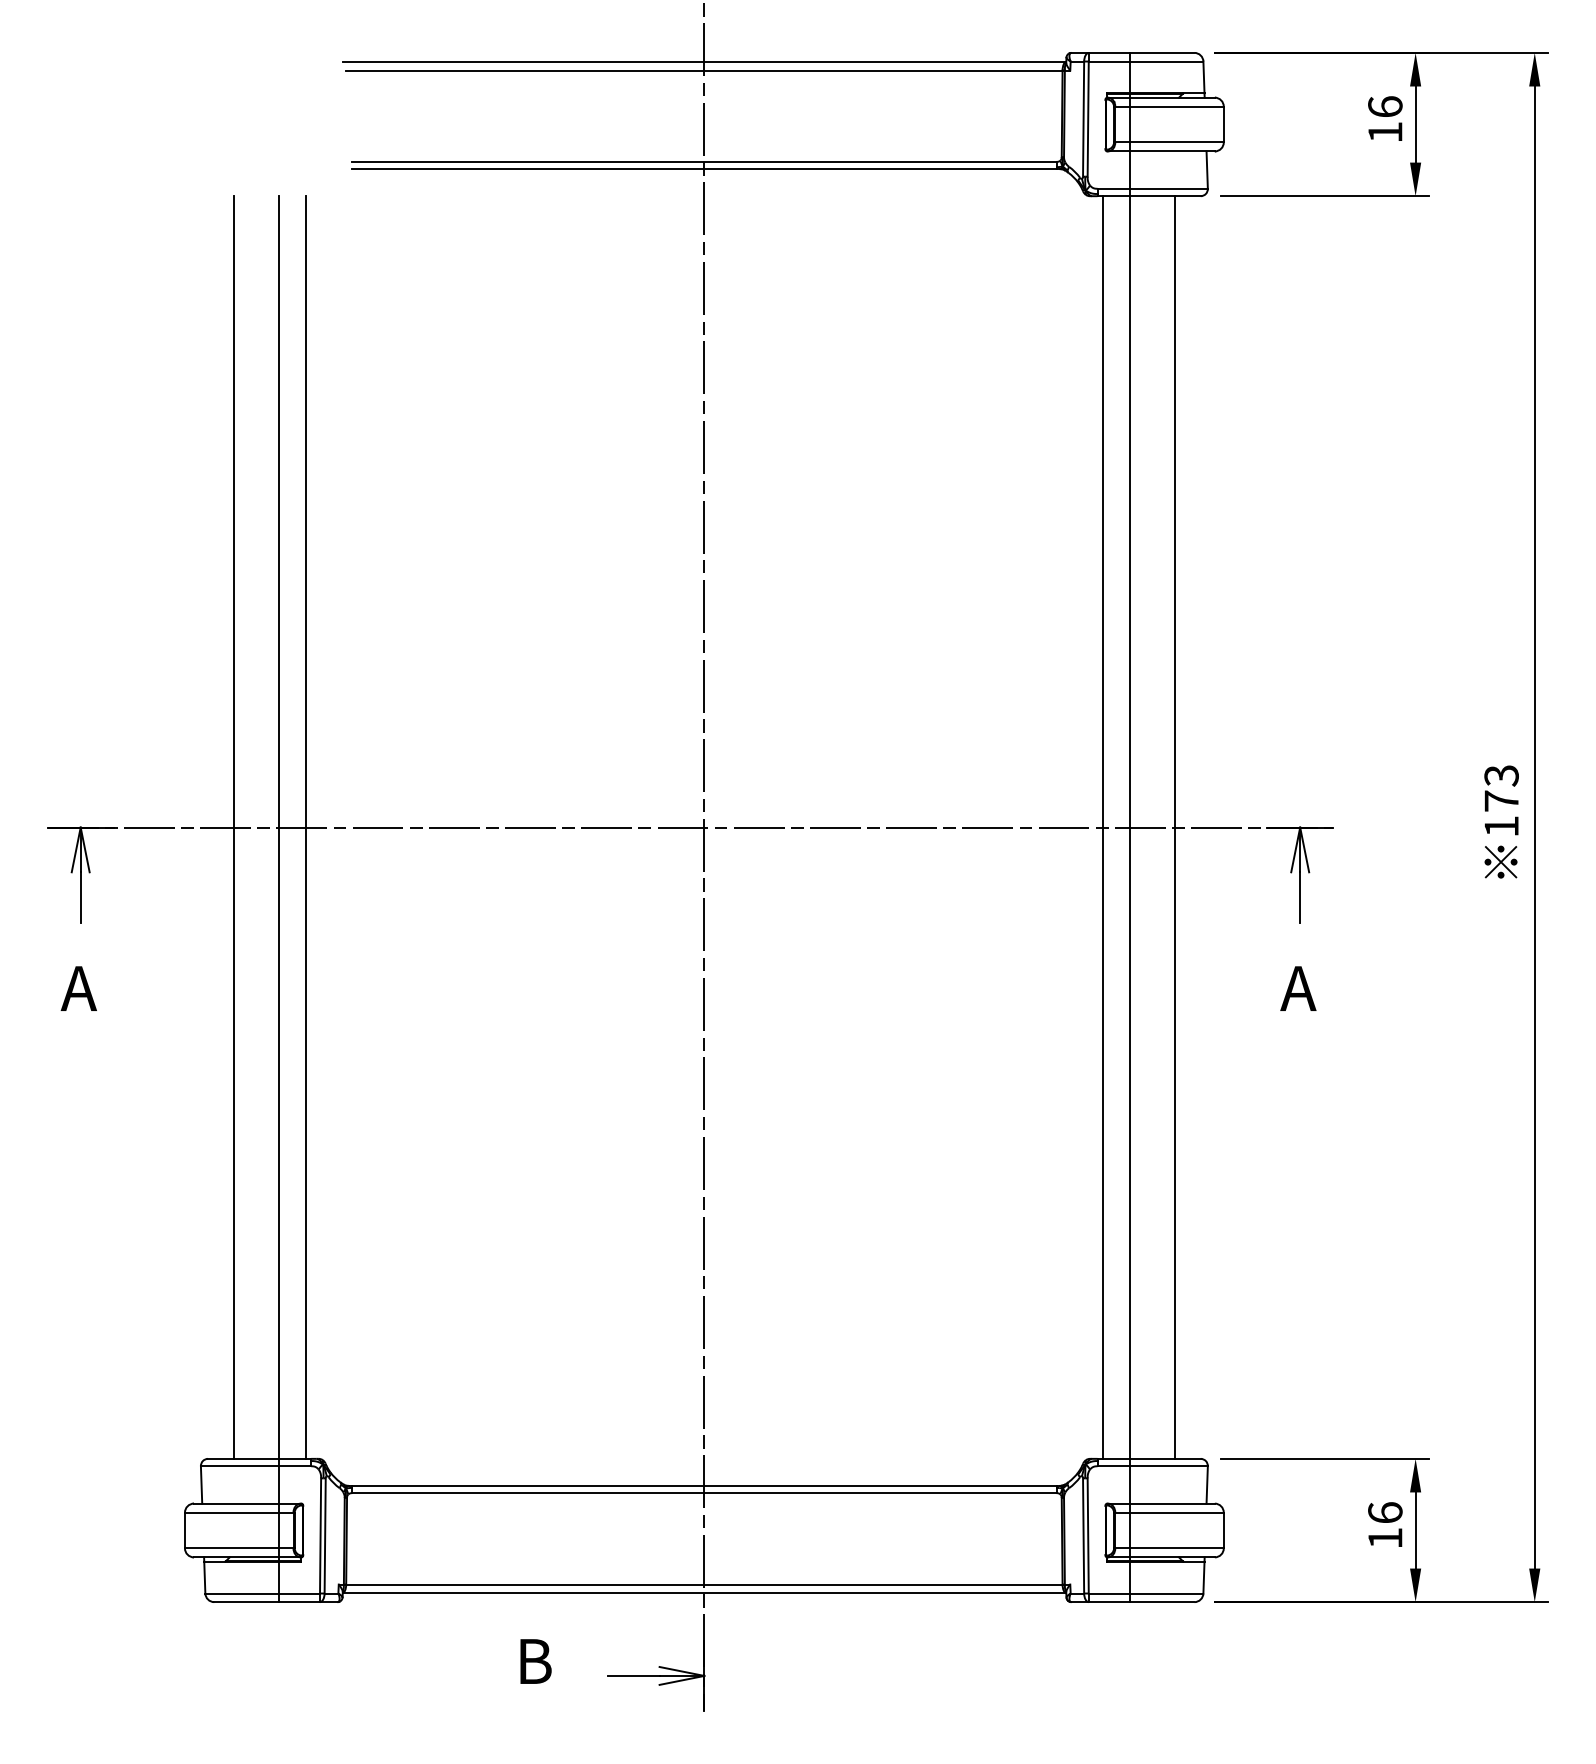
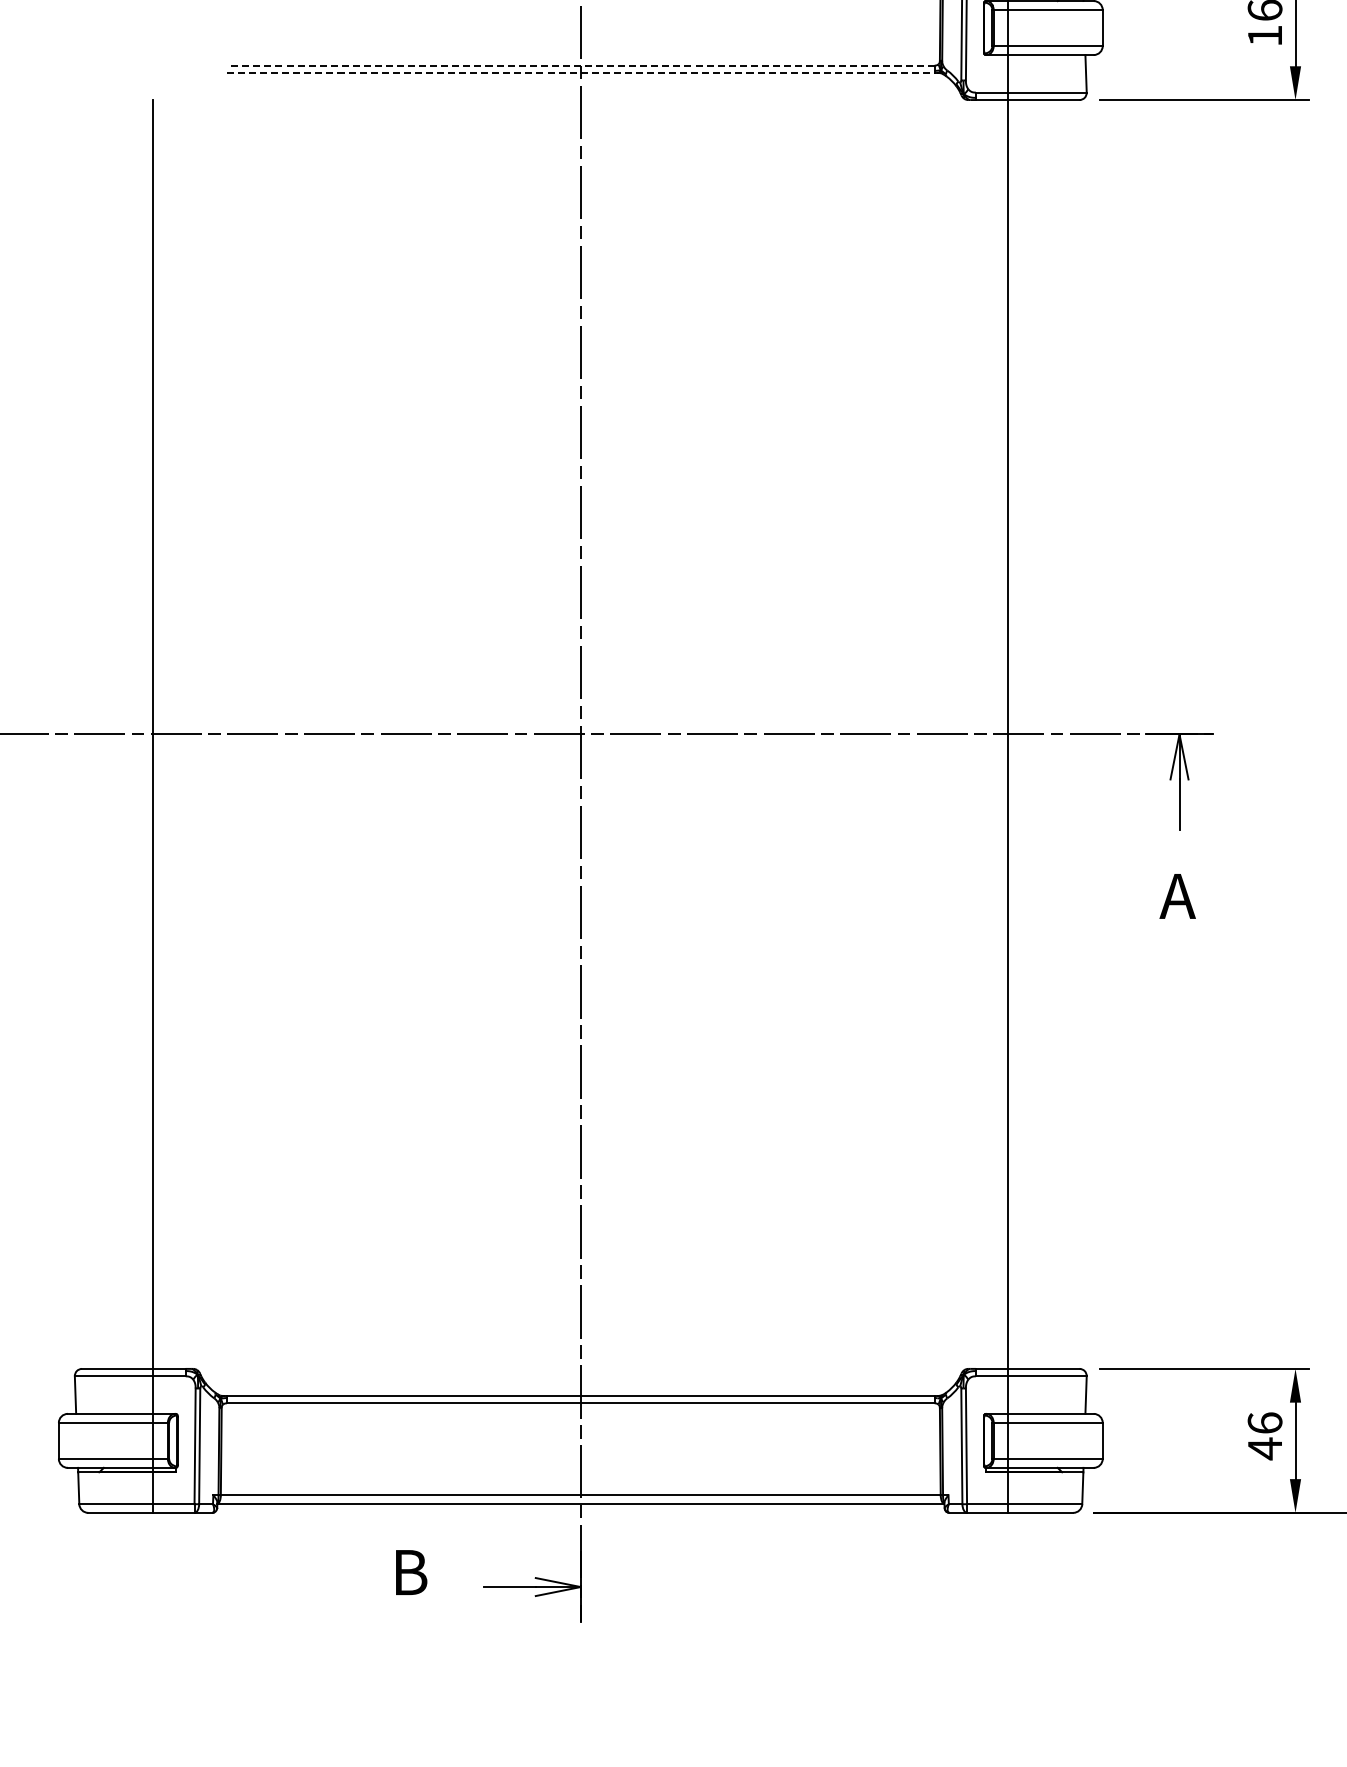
line: (703, 161) -> (579, 65), solid -> dashed
line: (704, 169) -> (580, 73), solid -> dashed
line: (234, 827) -> (108, 734), removed
line: (305, 827) -> (179, 734), removed
line: (1102, 827) -> (980, 734), removed
line: (1174, 827) -> (1053, 734), removed
text: (1385, 1538) -> (1265, 1448), 16 -> 46

